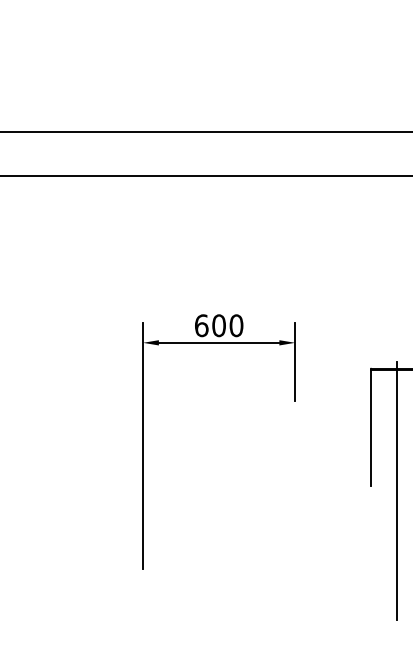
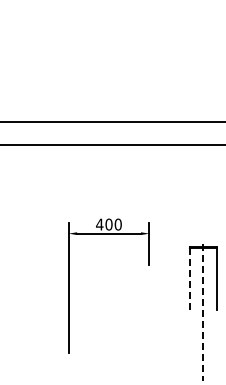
text: (201, 325) -> (99, 224), 600 -> 400
line: (370, 427) -> (189, 278), solid -> dashed
line: (397, 491) -> (203, 312), solid -> dashed

